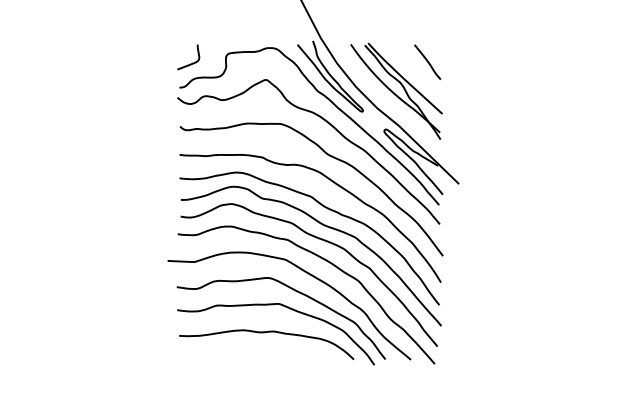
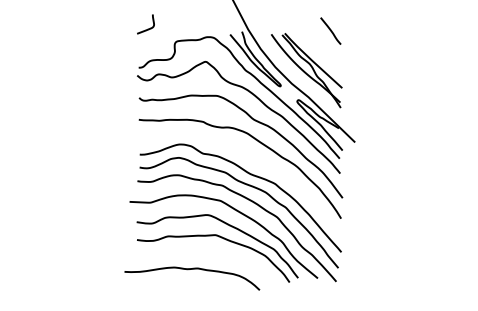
line: (427, 61) -> (330, 30), moved
curve: (190, 62) -> (147, 28), moved
curve: (325, 208) -> (251, 161), removed
curve: (267, 332) -> (192, 269), moved

